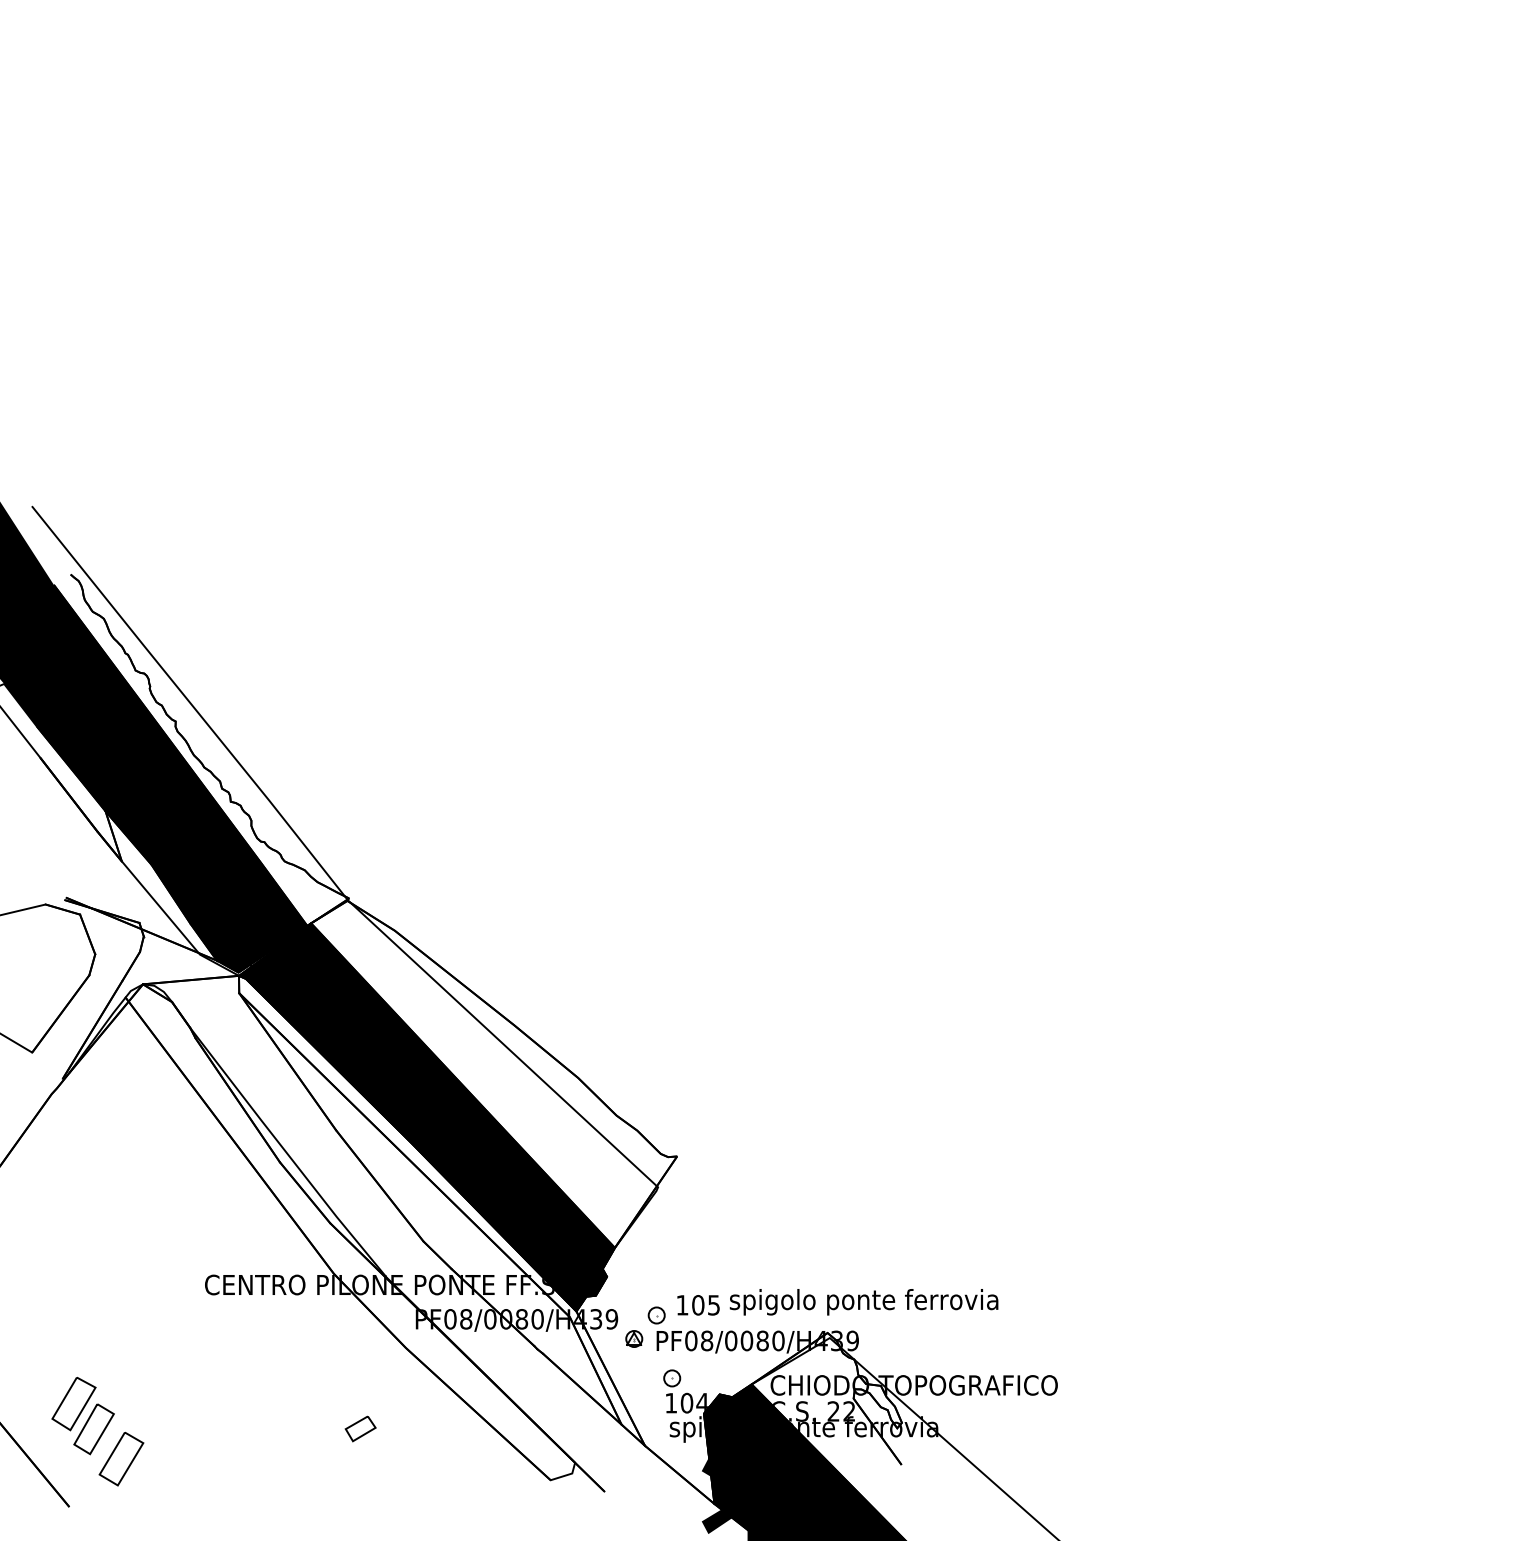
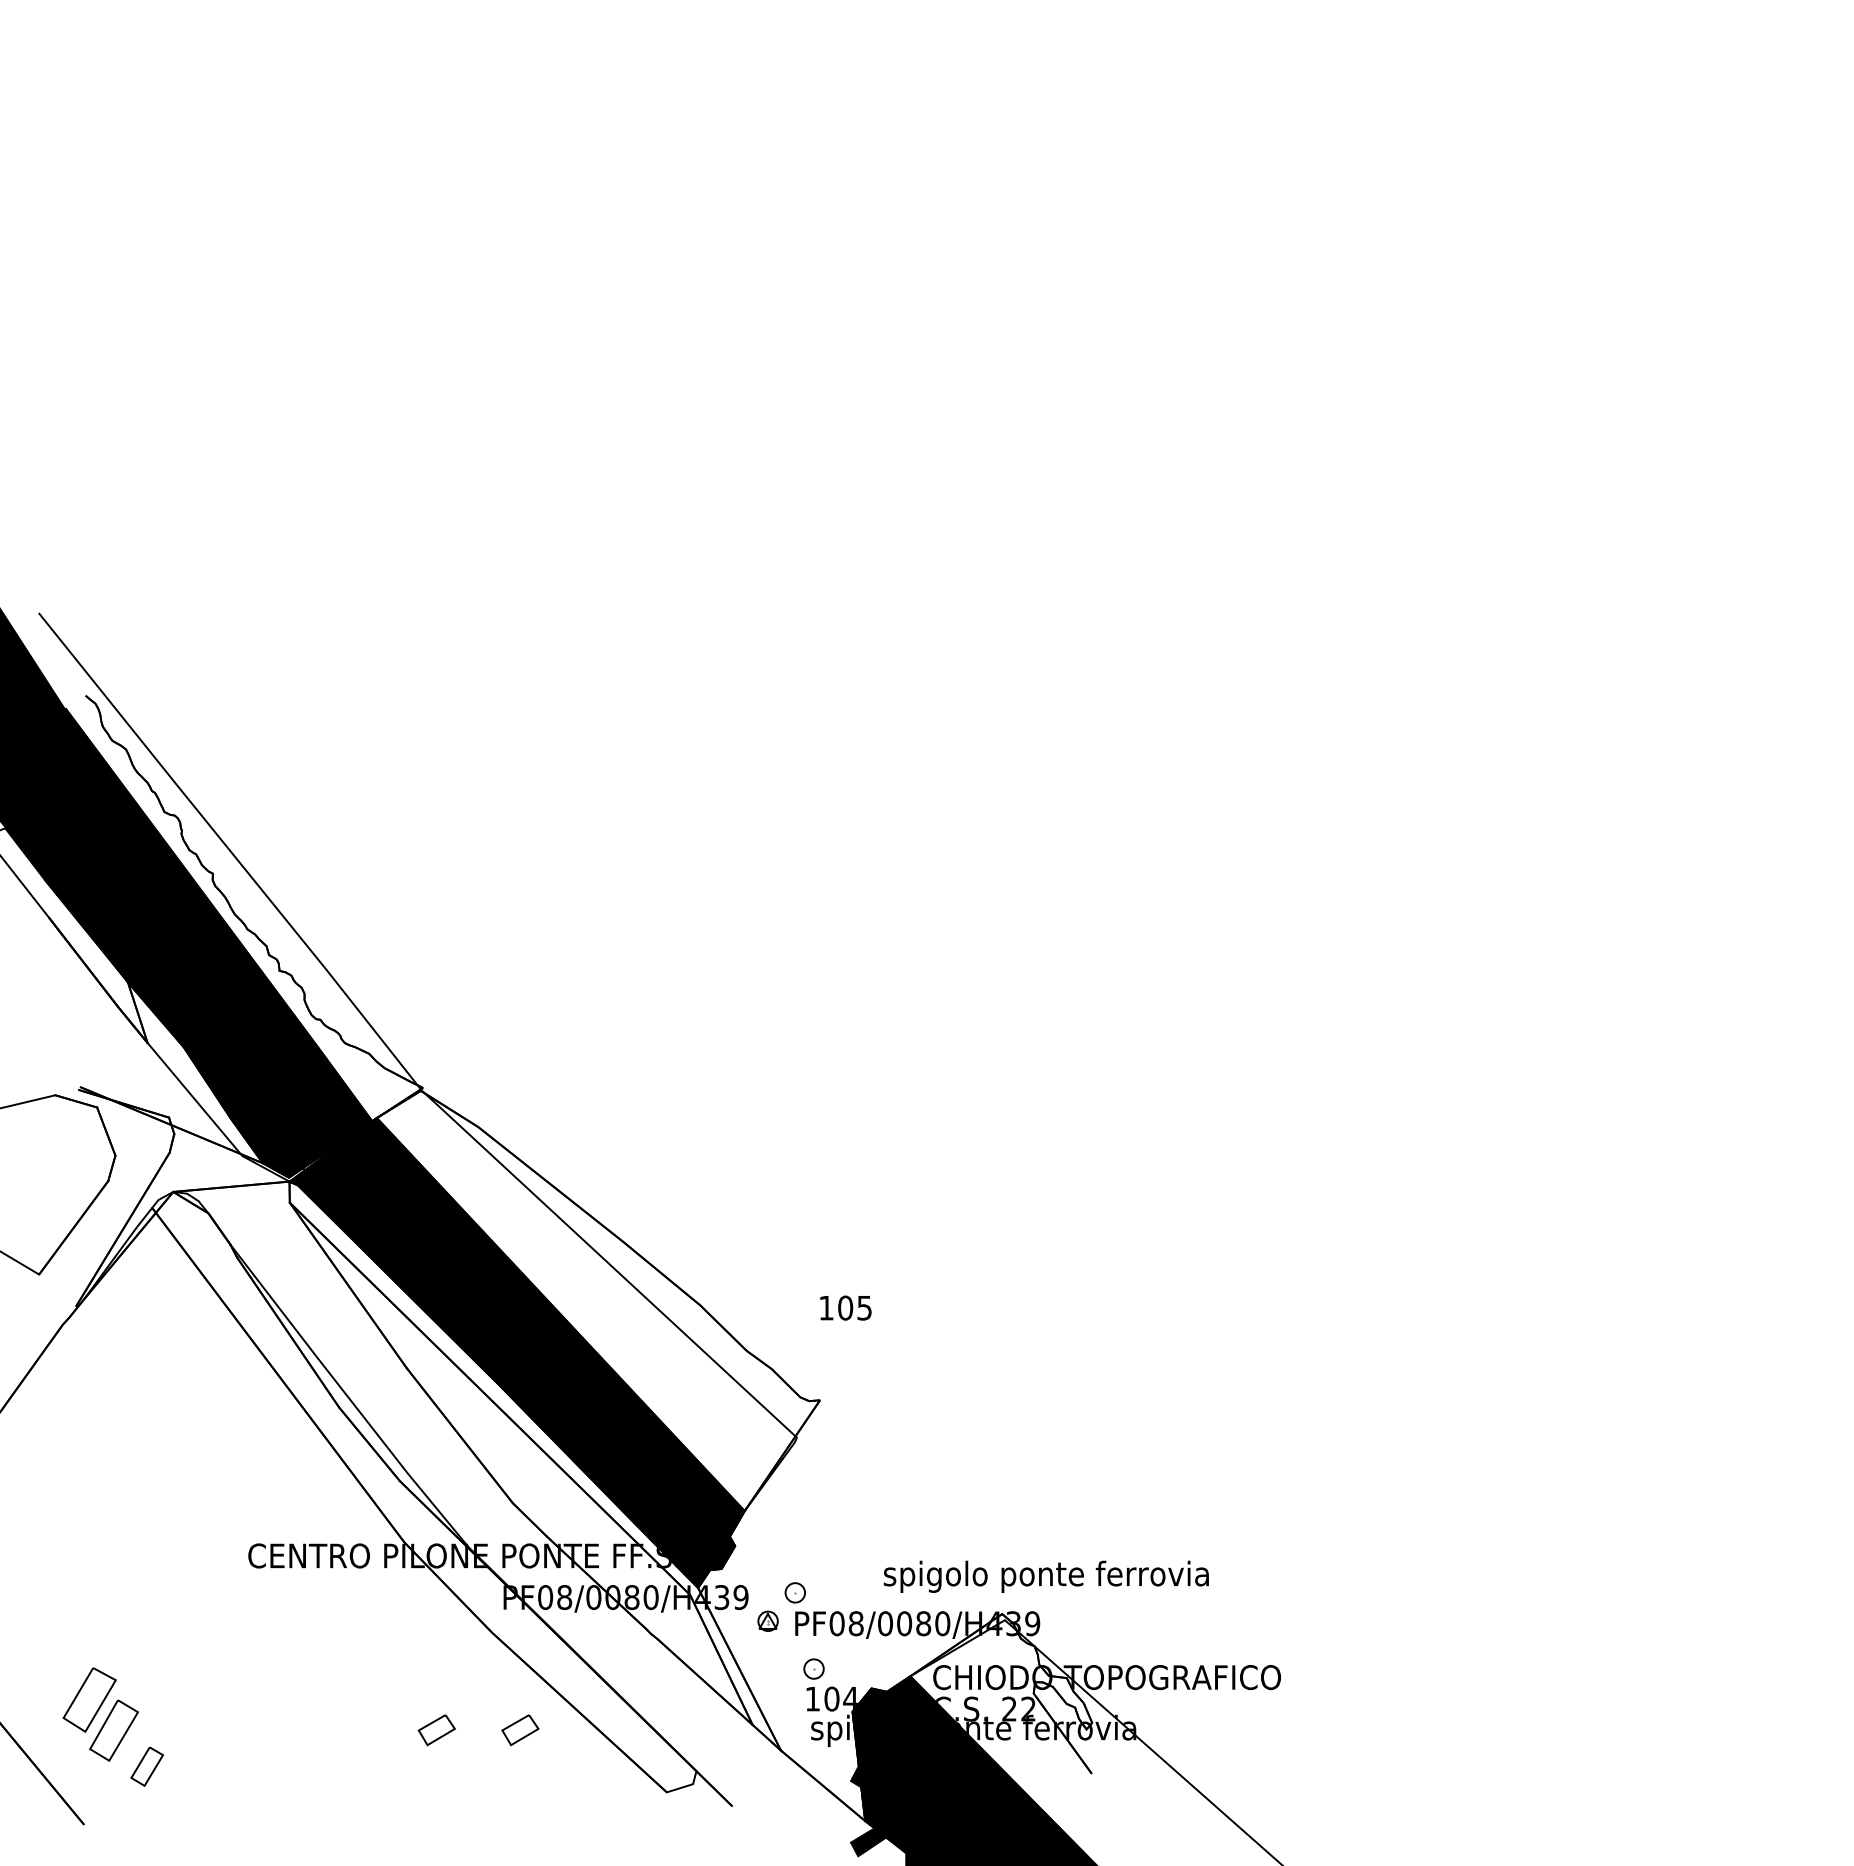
text: (698, 1305) -> (845, 1308), moved
part: (429, 1428) -> (520, 1729), added
part: (121, 1458) -> (147, 1766), size x0.6

